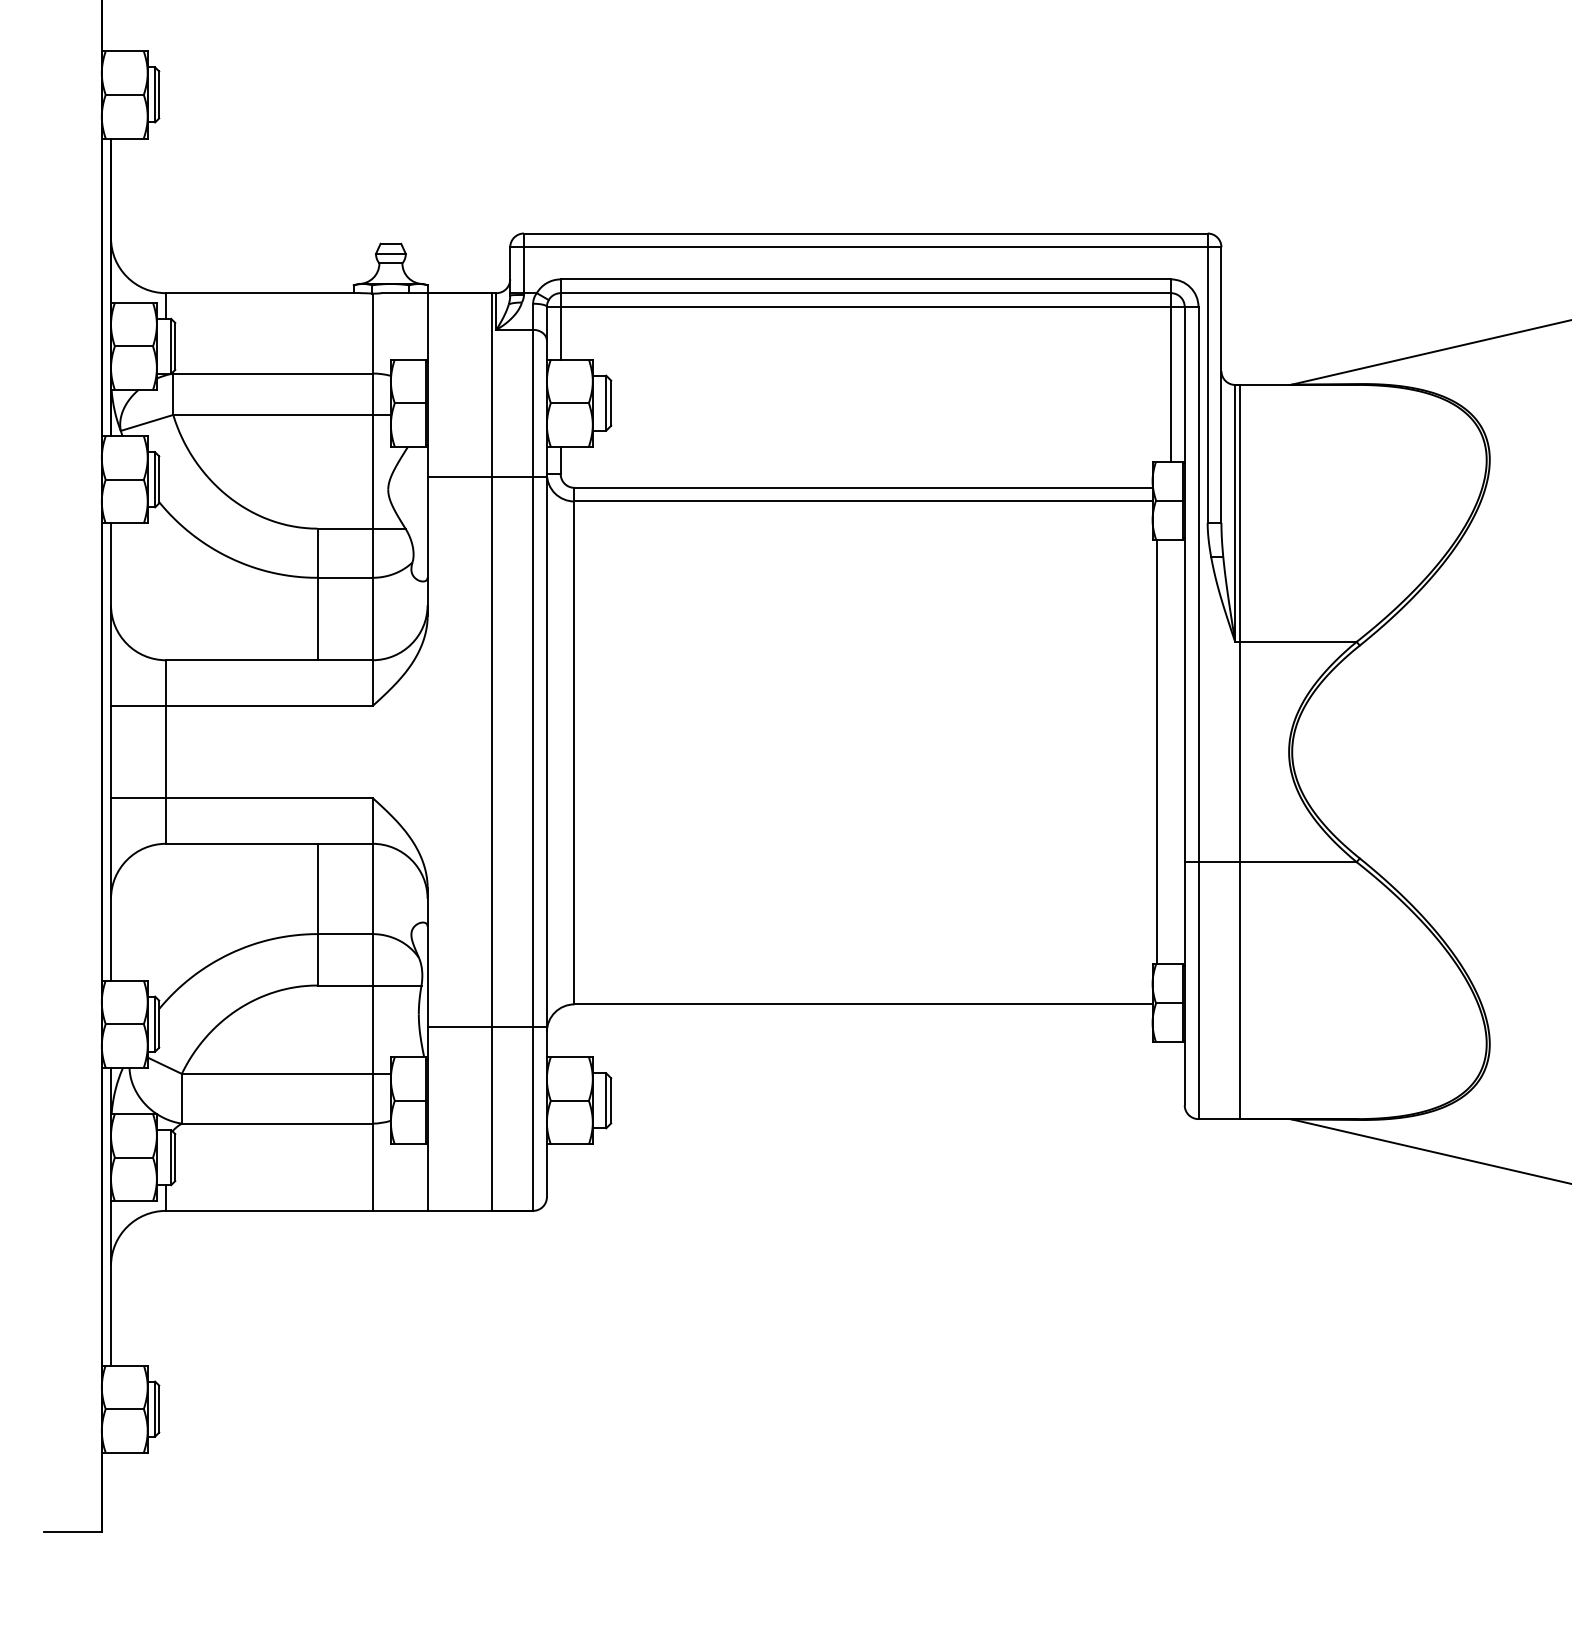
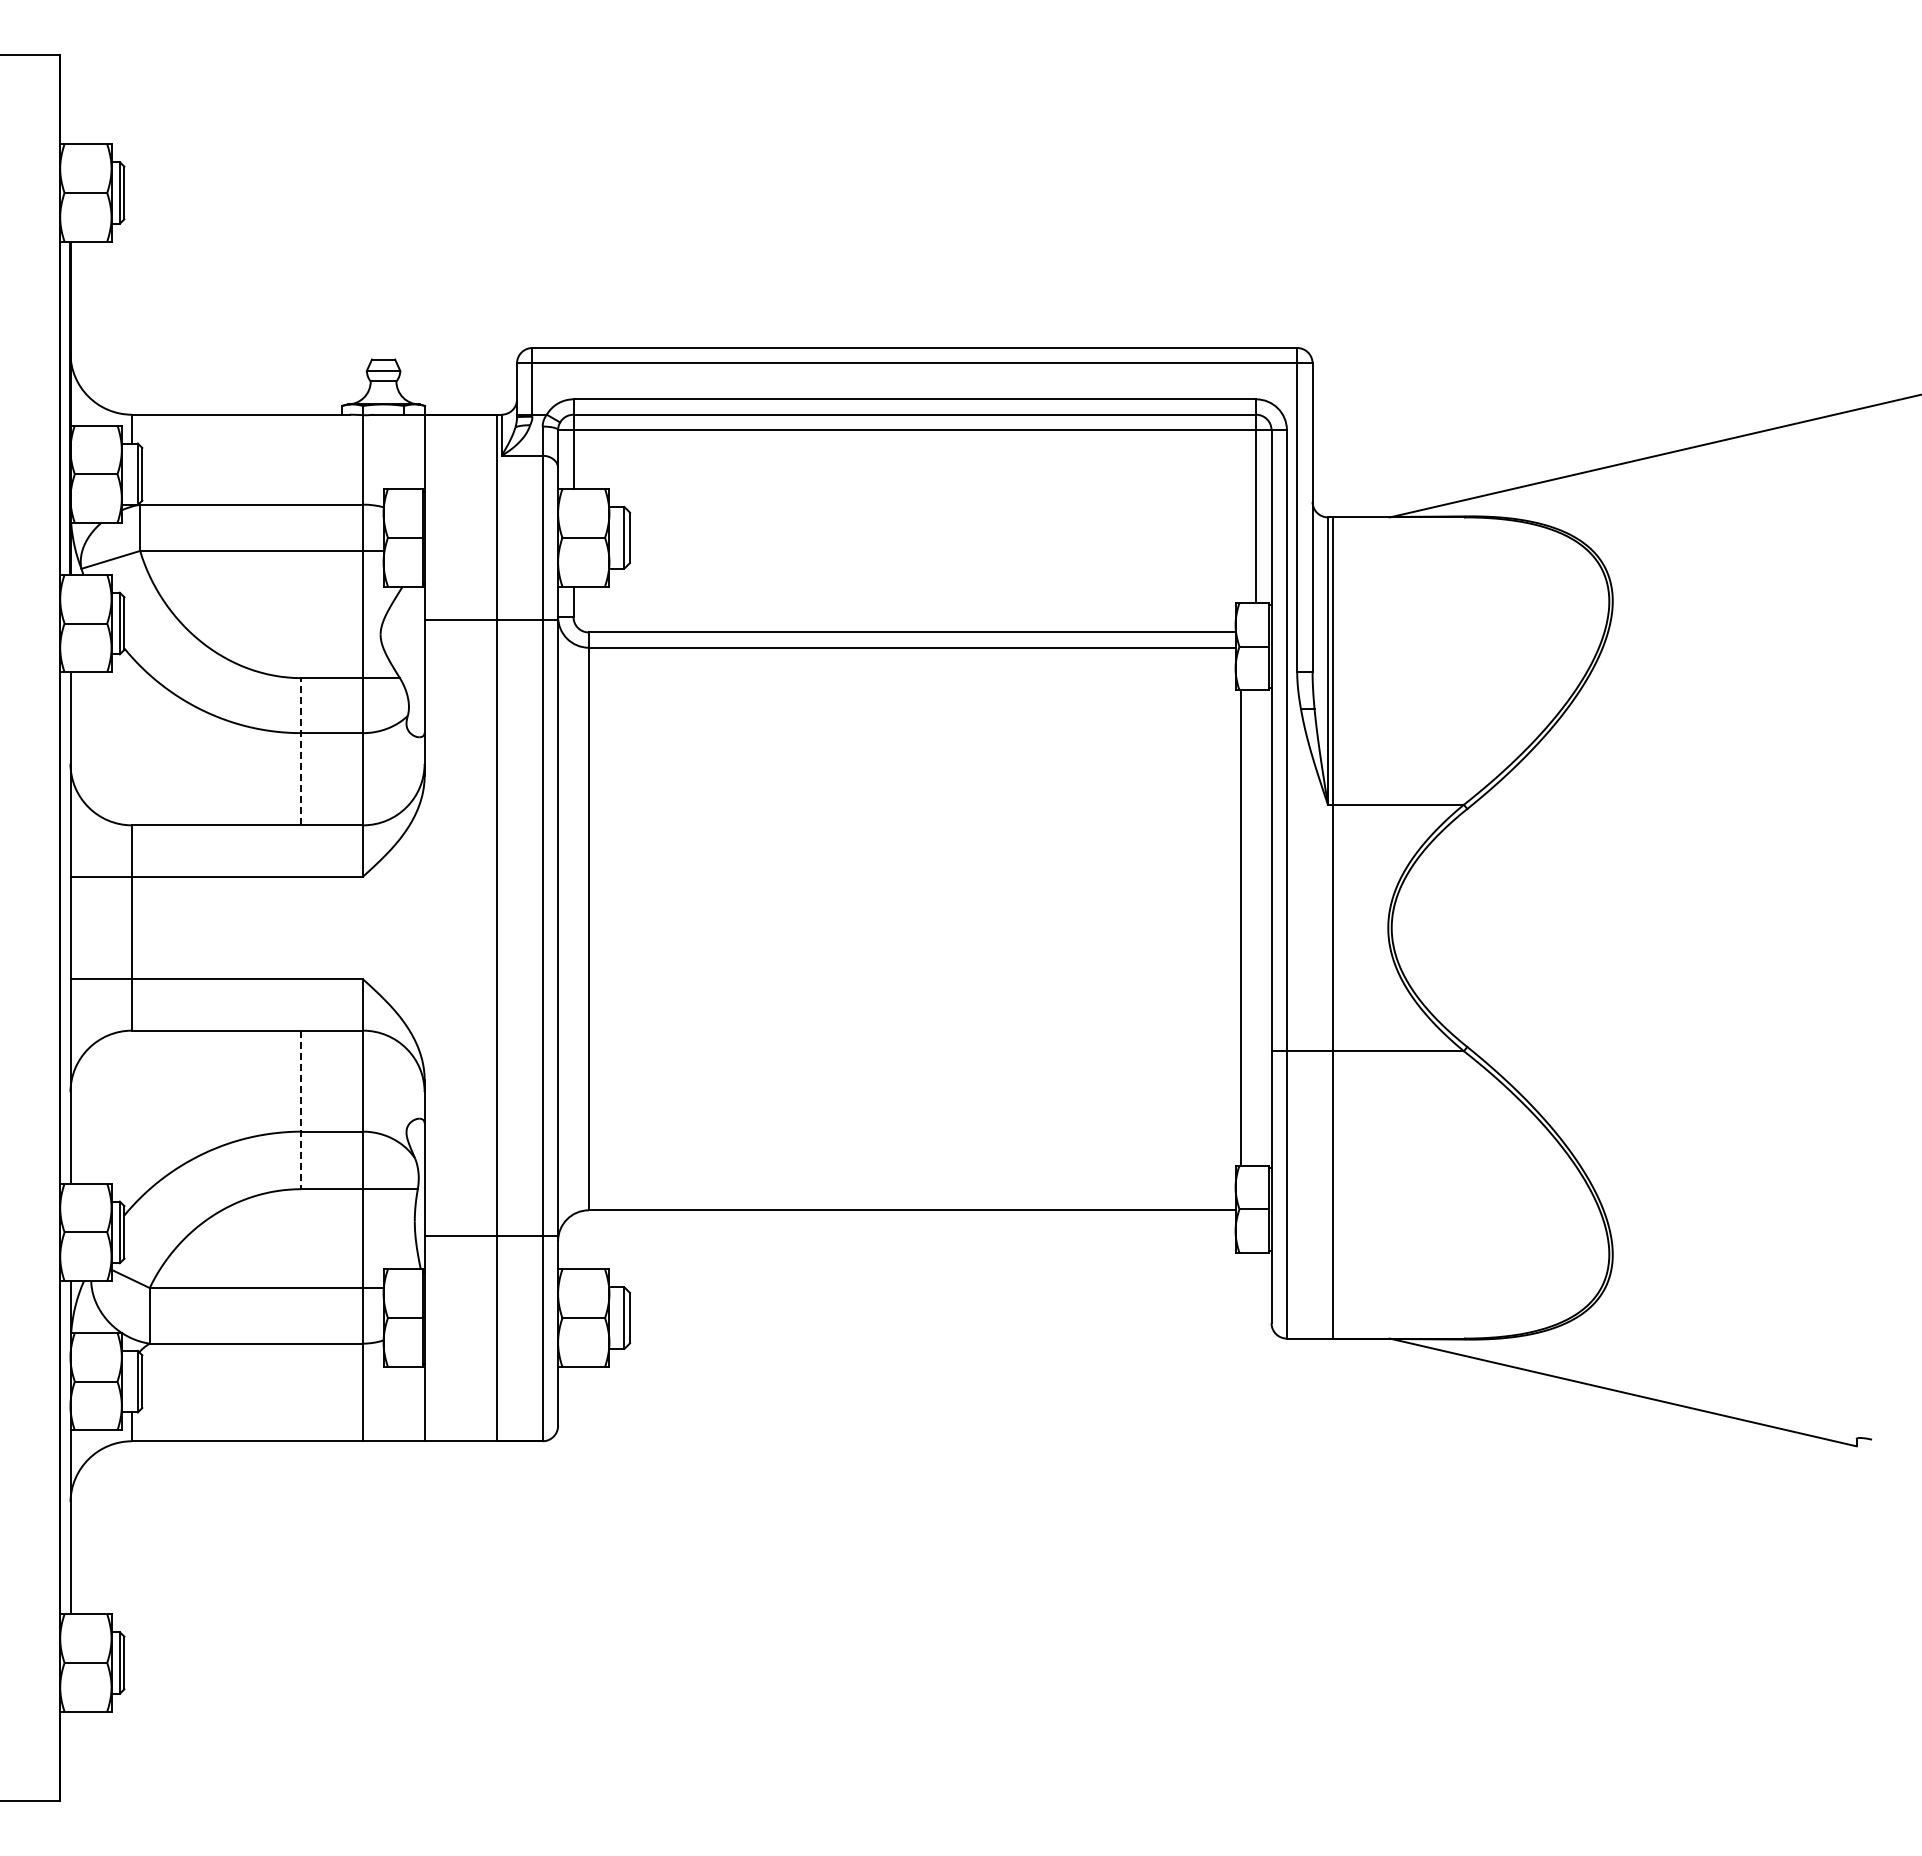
line: (317, 594) -> (301, 751), solid -> dashed
line: (317, 915) -> (301, 1110), solid -> dashed

